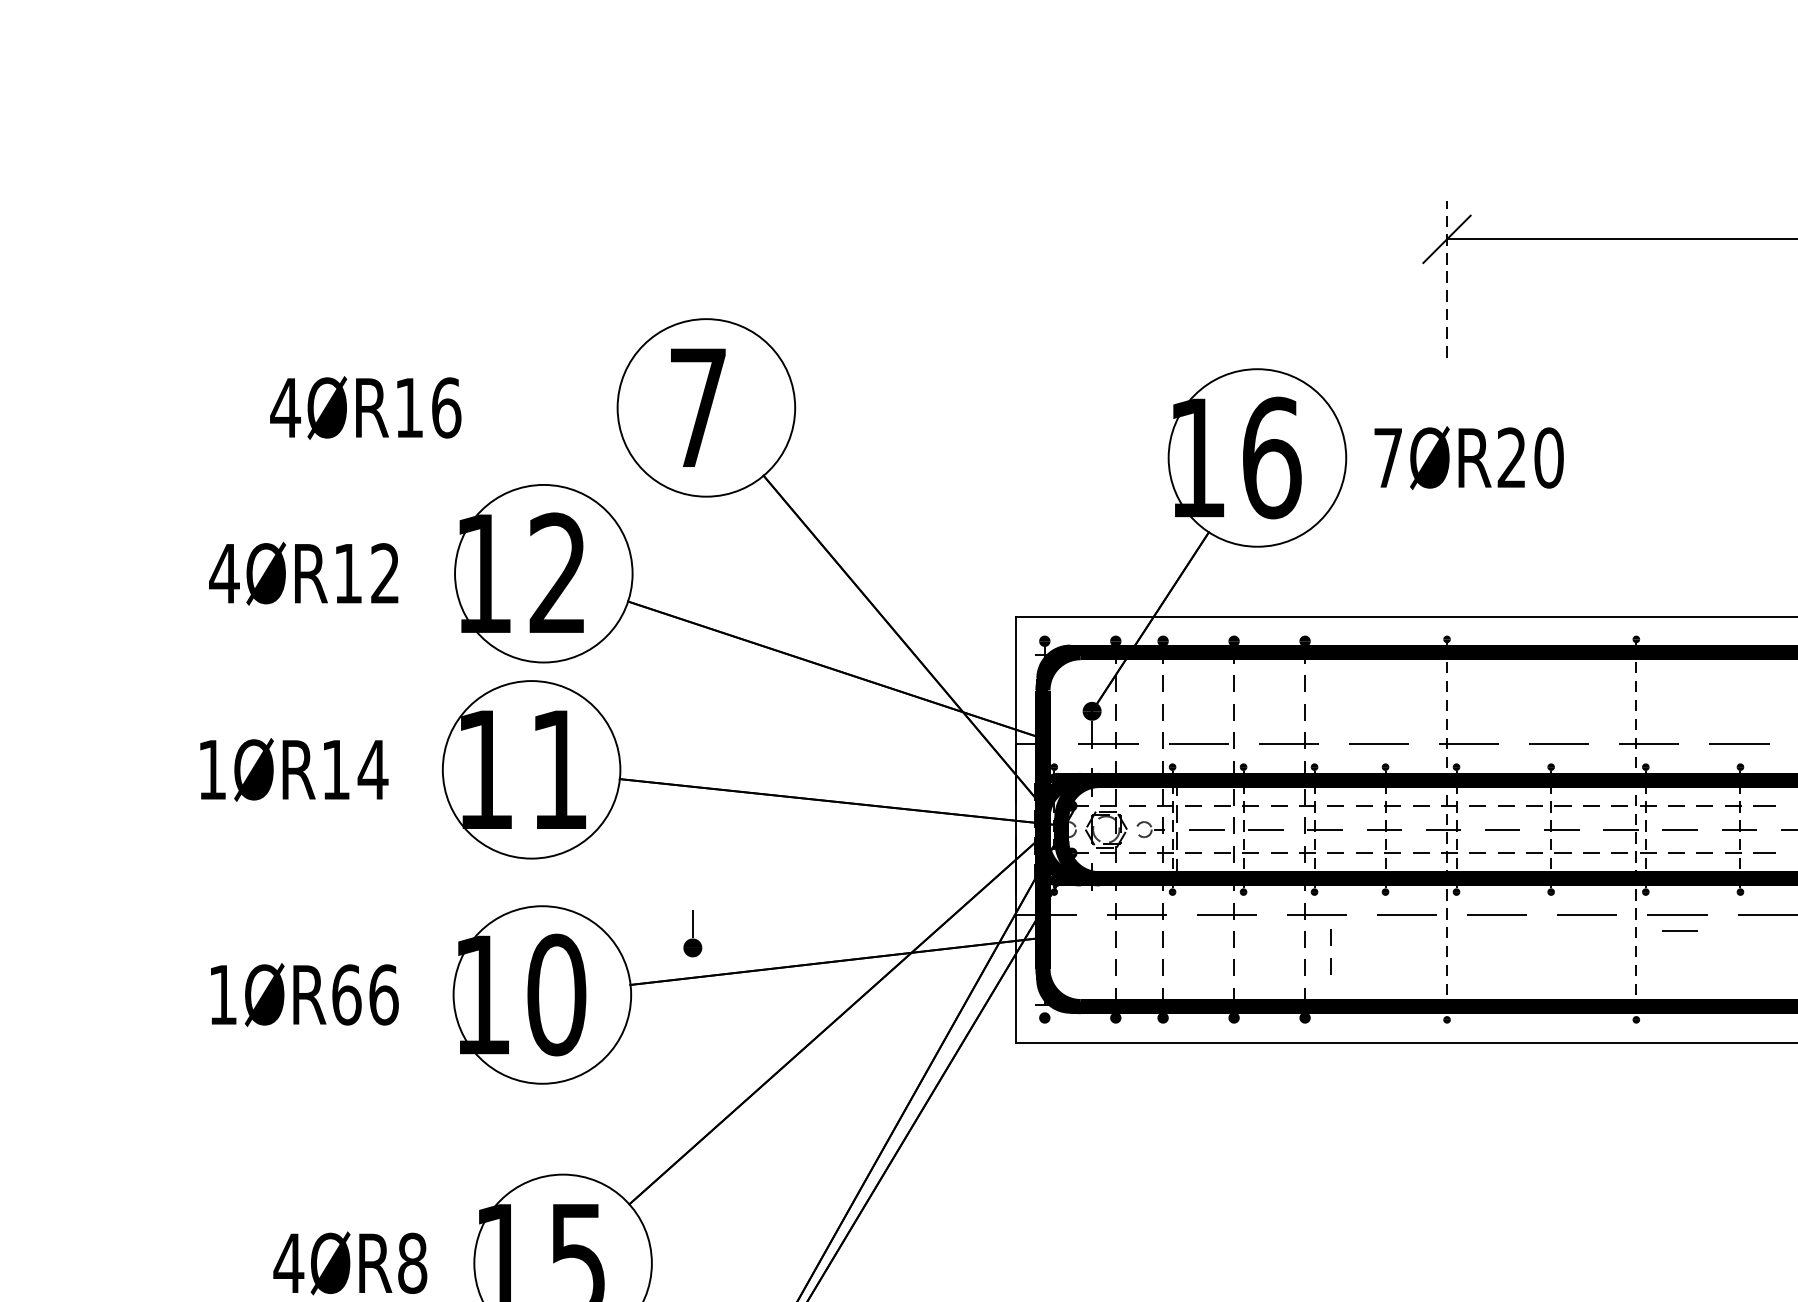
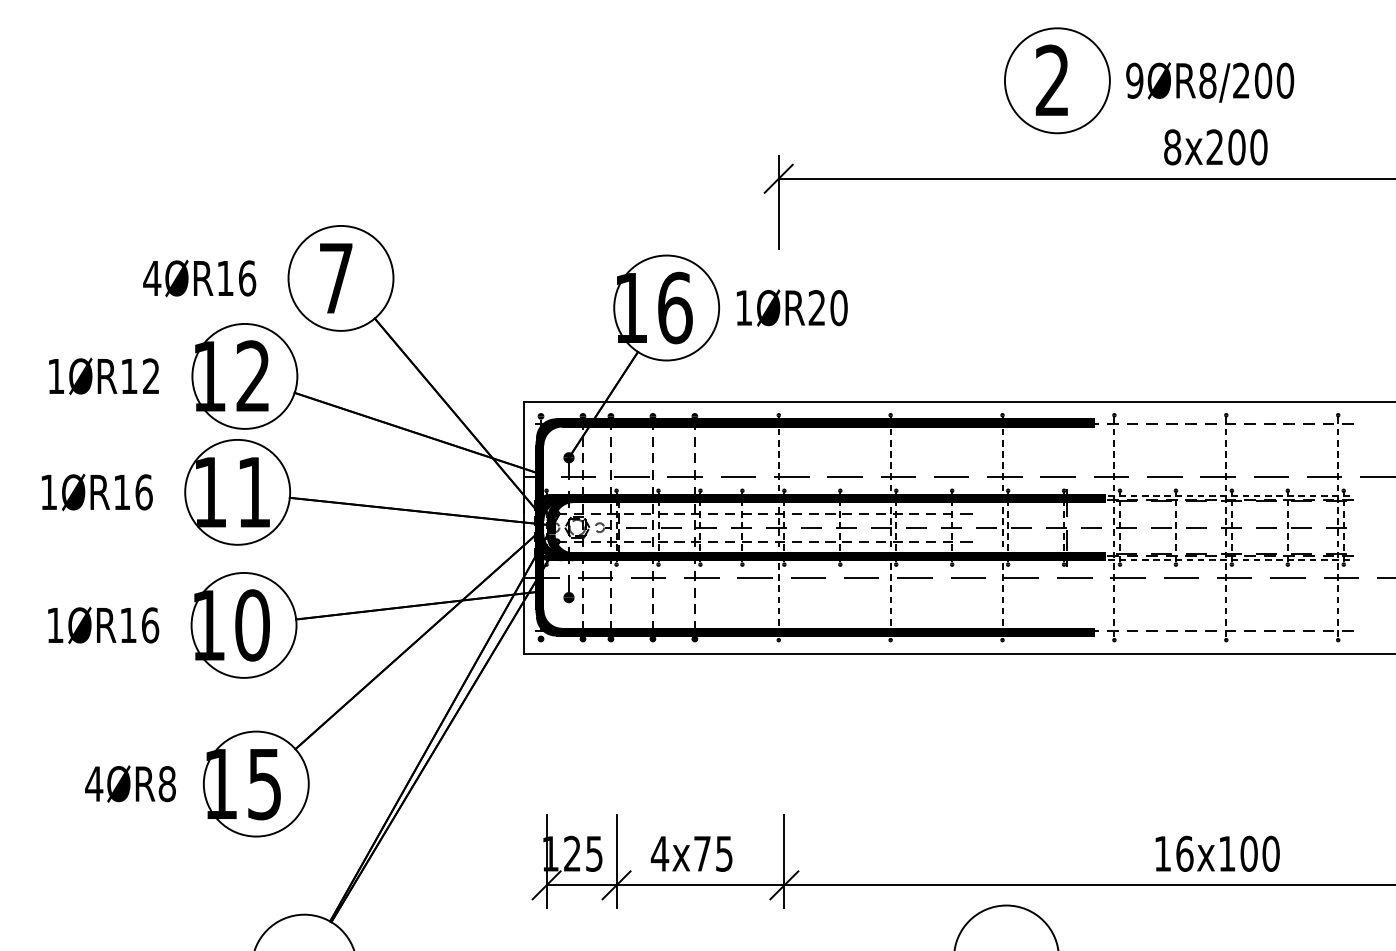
line: (1446, 279) -> (778, 202), dashed -> solid
text: (365, 408) -> (199, 278), moved
text: (1389, 457) -> (744, 307), 7ØR20 -> 1ØR20
text: (225, 573) -> (56, 376), 4ØR12 -> 1ØR12
text: (372, 770) -> (143, 492), 1ØR14 -> 1ØR16
line: (1680, 930) -> (916, 587), removed
part: (692, 934) -> (568, 589), moved
line: (1329, 946) -> (709, 596), removed
text: (346, 995) -> (128, 625), 1ØR66 -> 1ØR16

